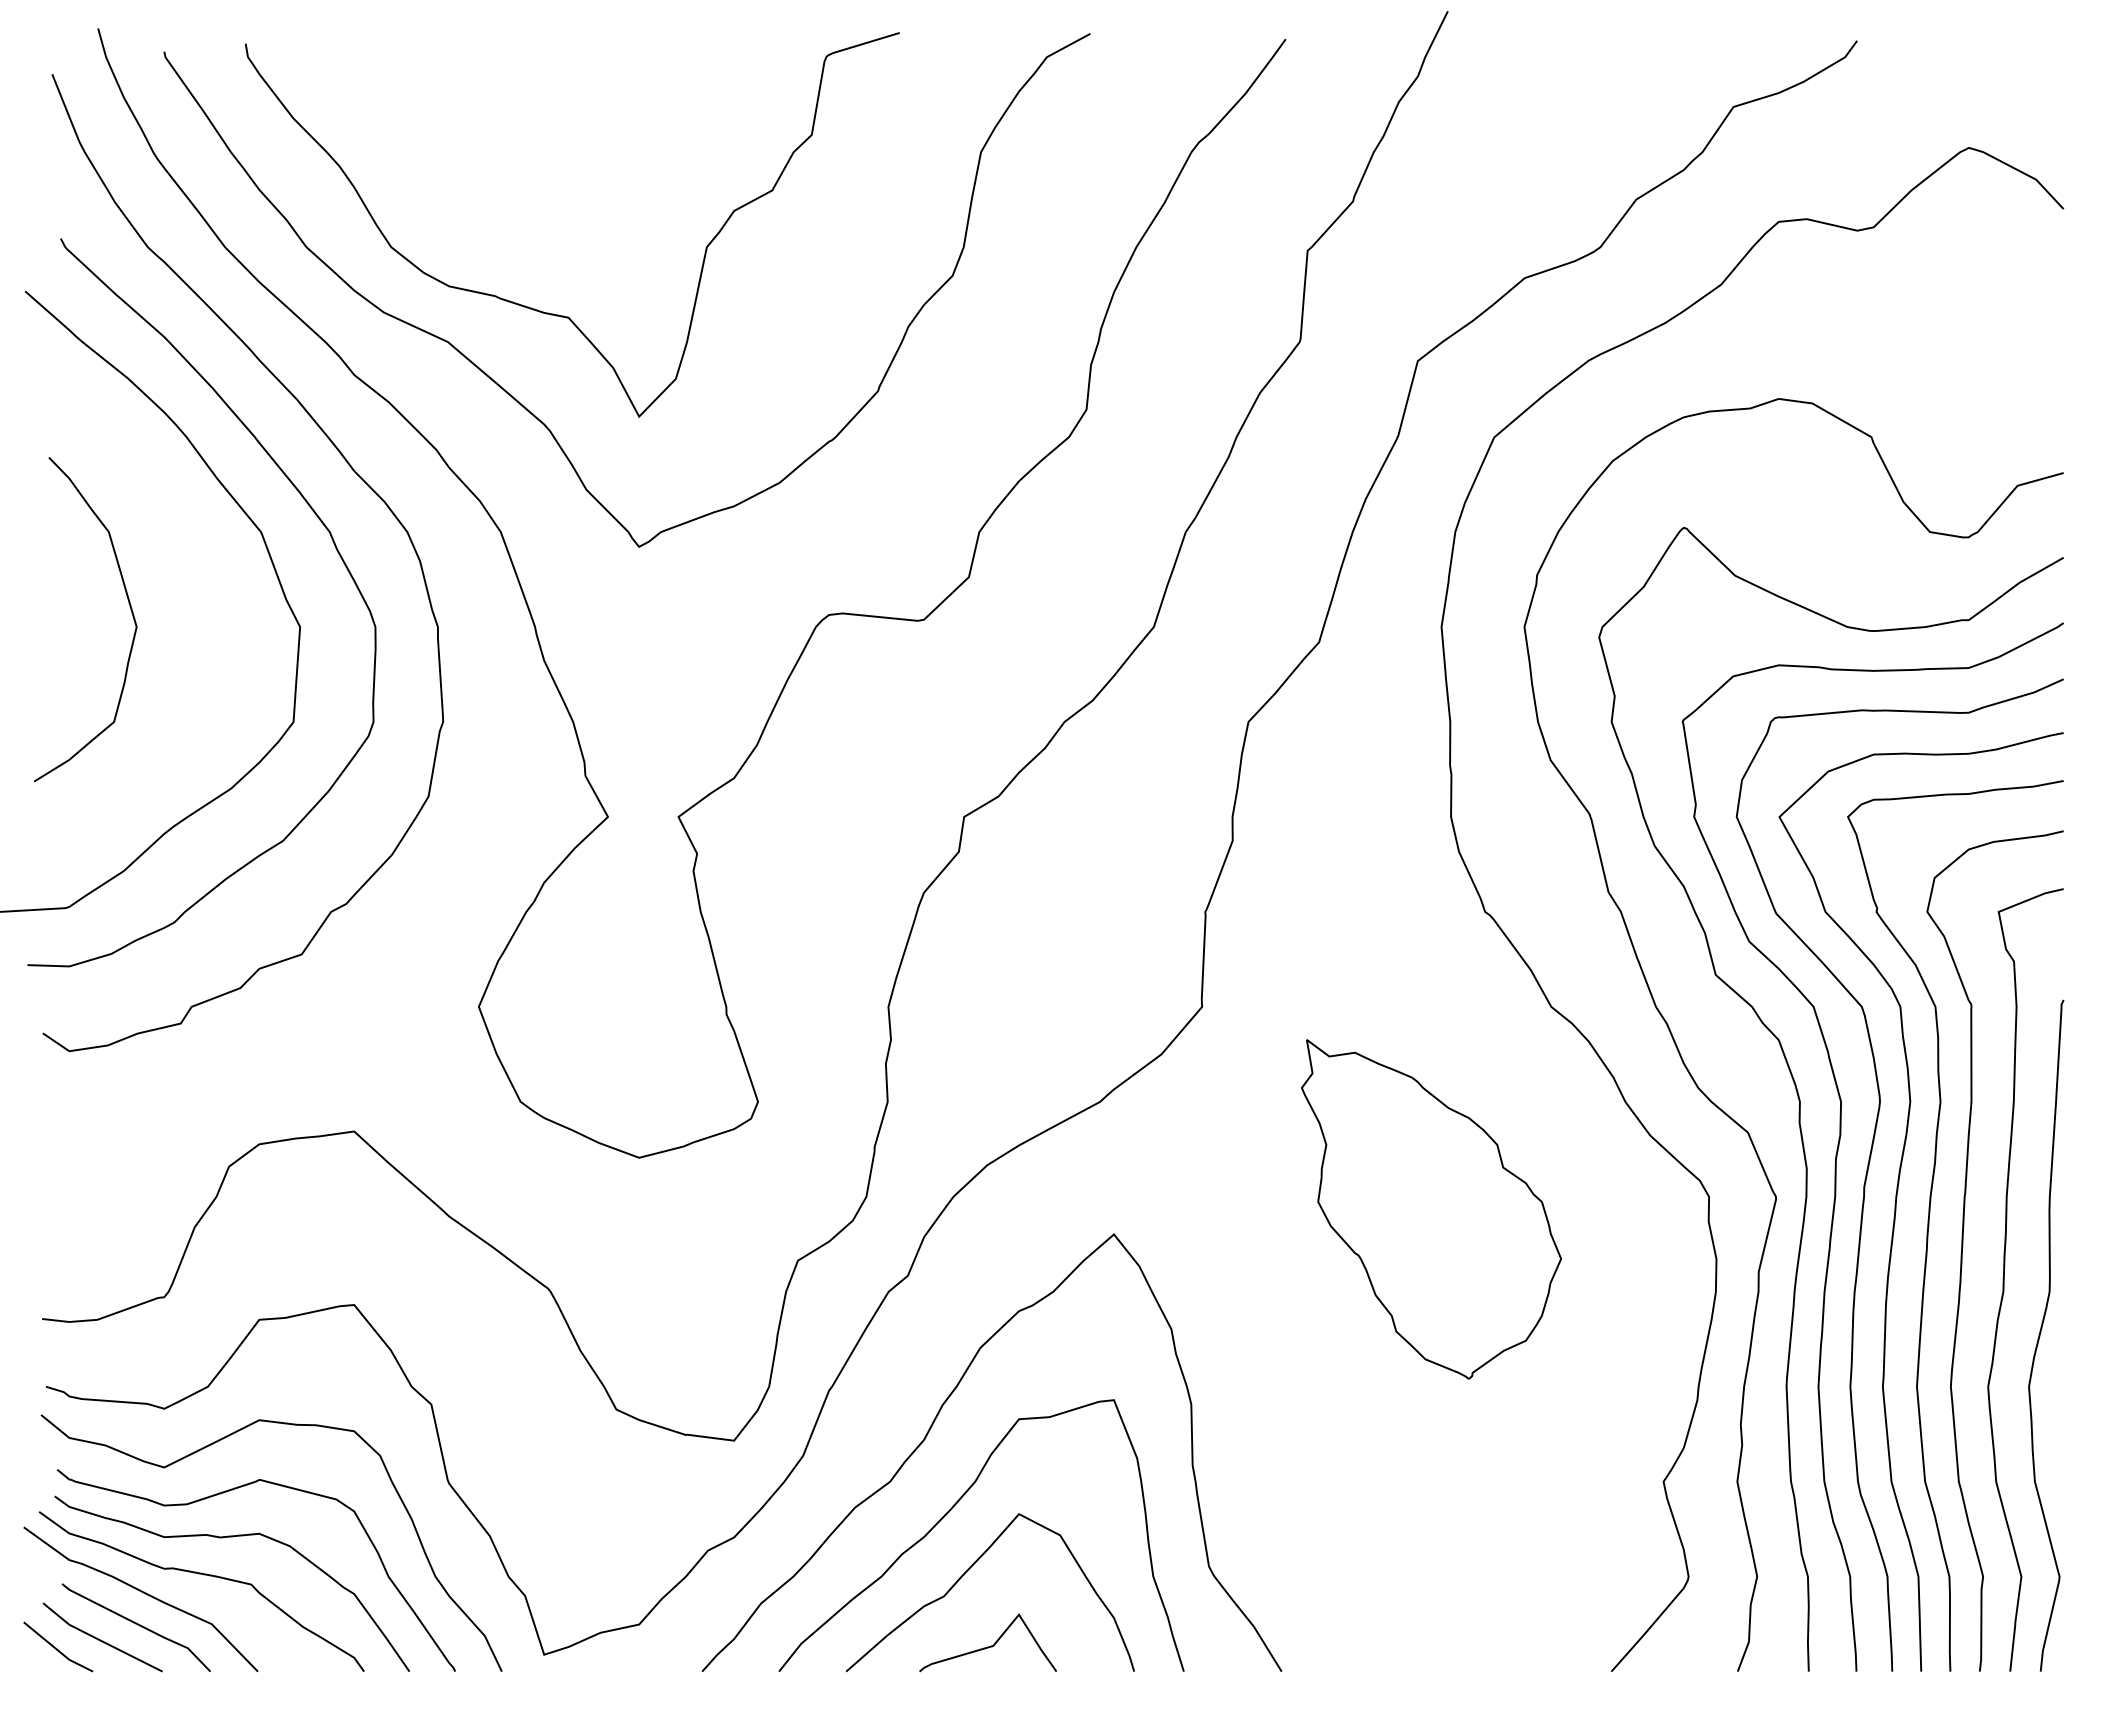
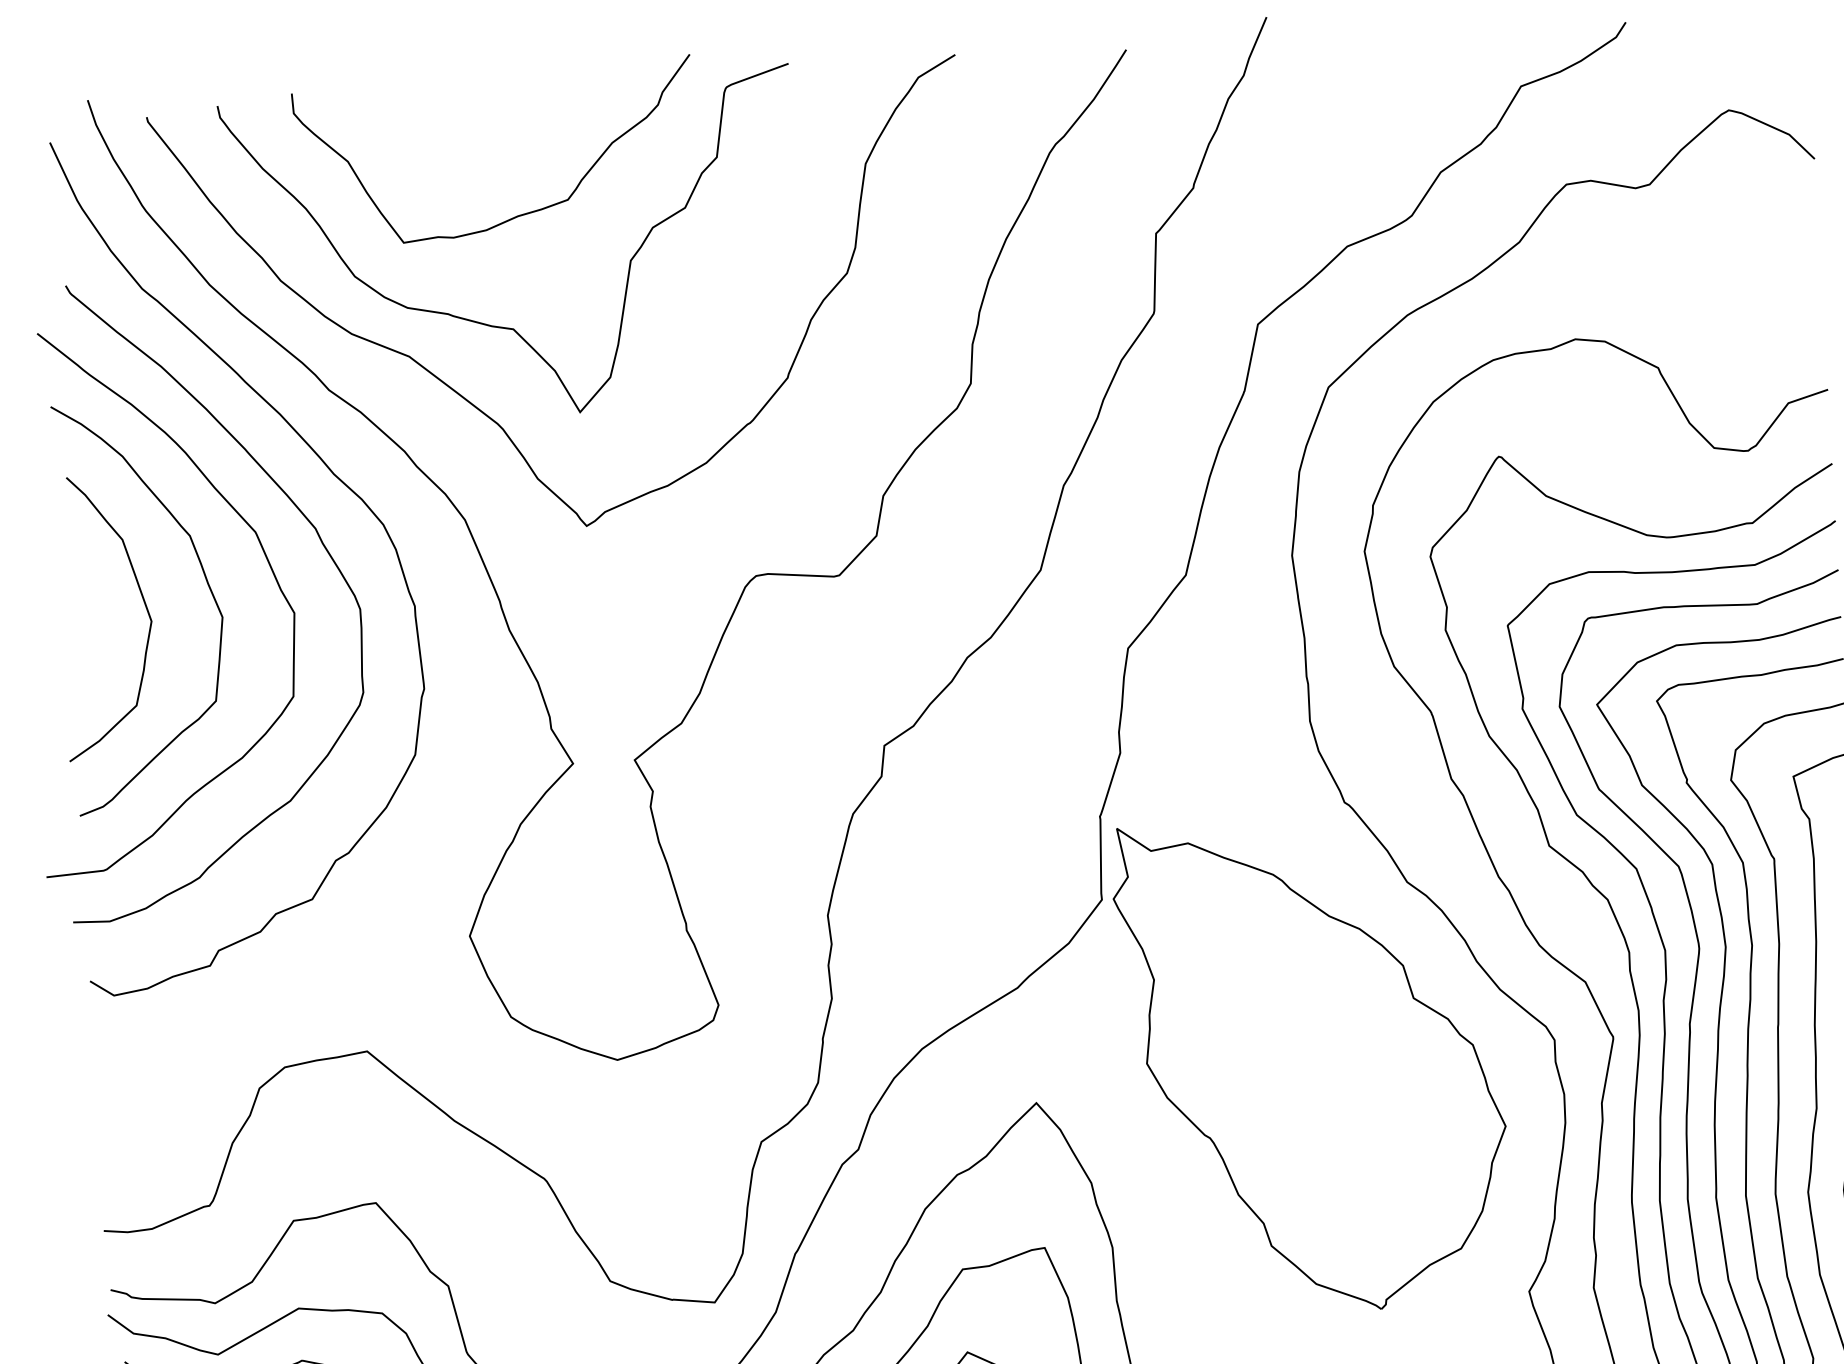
curve: (582, 187) -> (519, 214), added
curve: (201, 584) -> (206, 580), added
part: (1431, 1209) -> (1312, 1065), size x1.67

